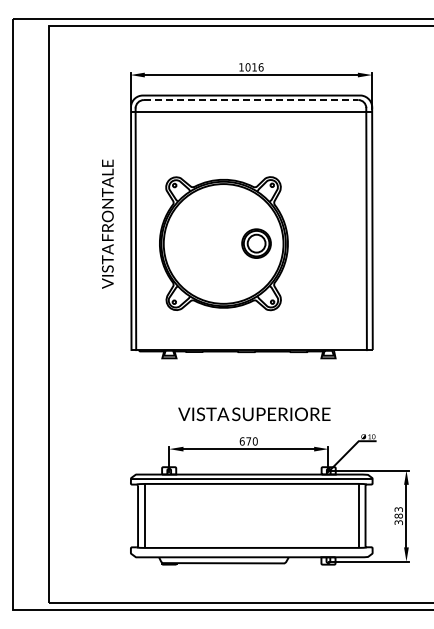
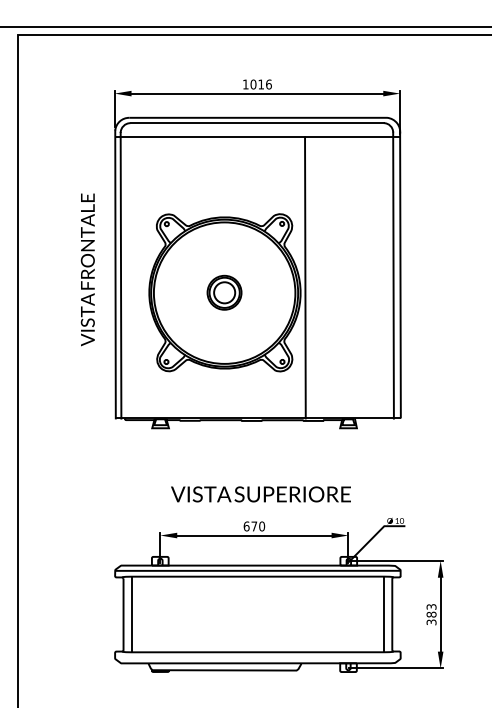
line: (251, 100) -> (257, 123), dashed -> solid
line: (291, 231) -> (304, 278), added
part: (256, 243) -> (224, 292), moved

